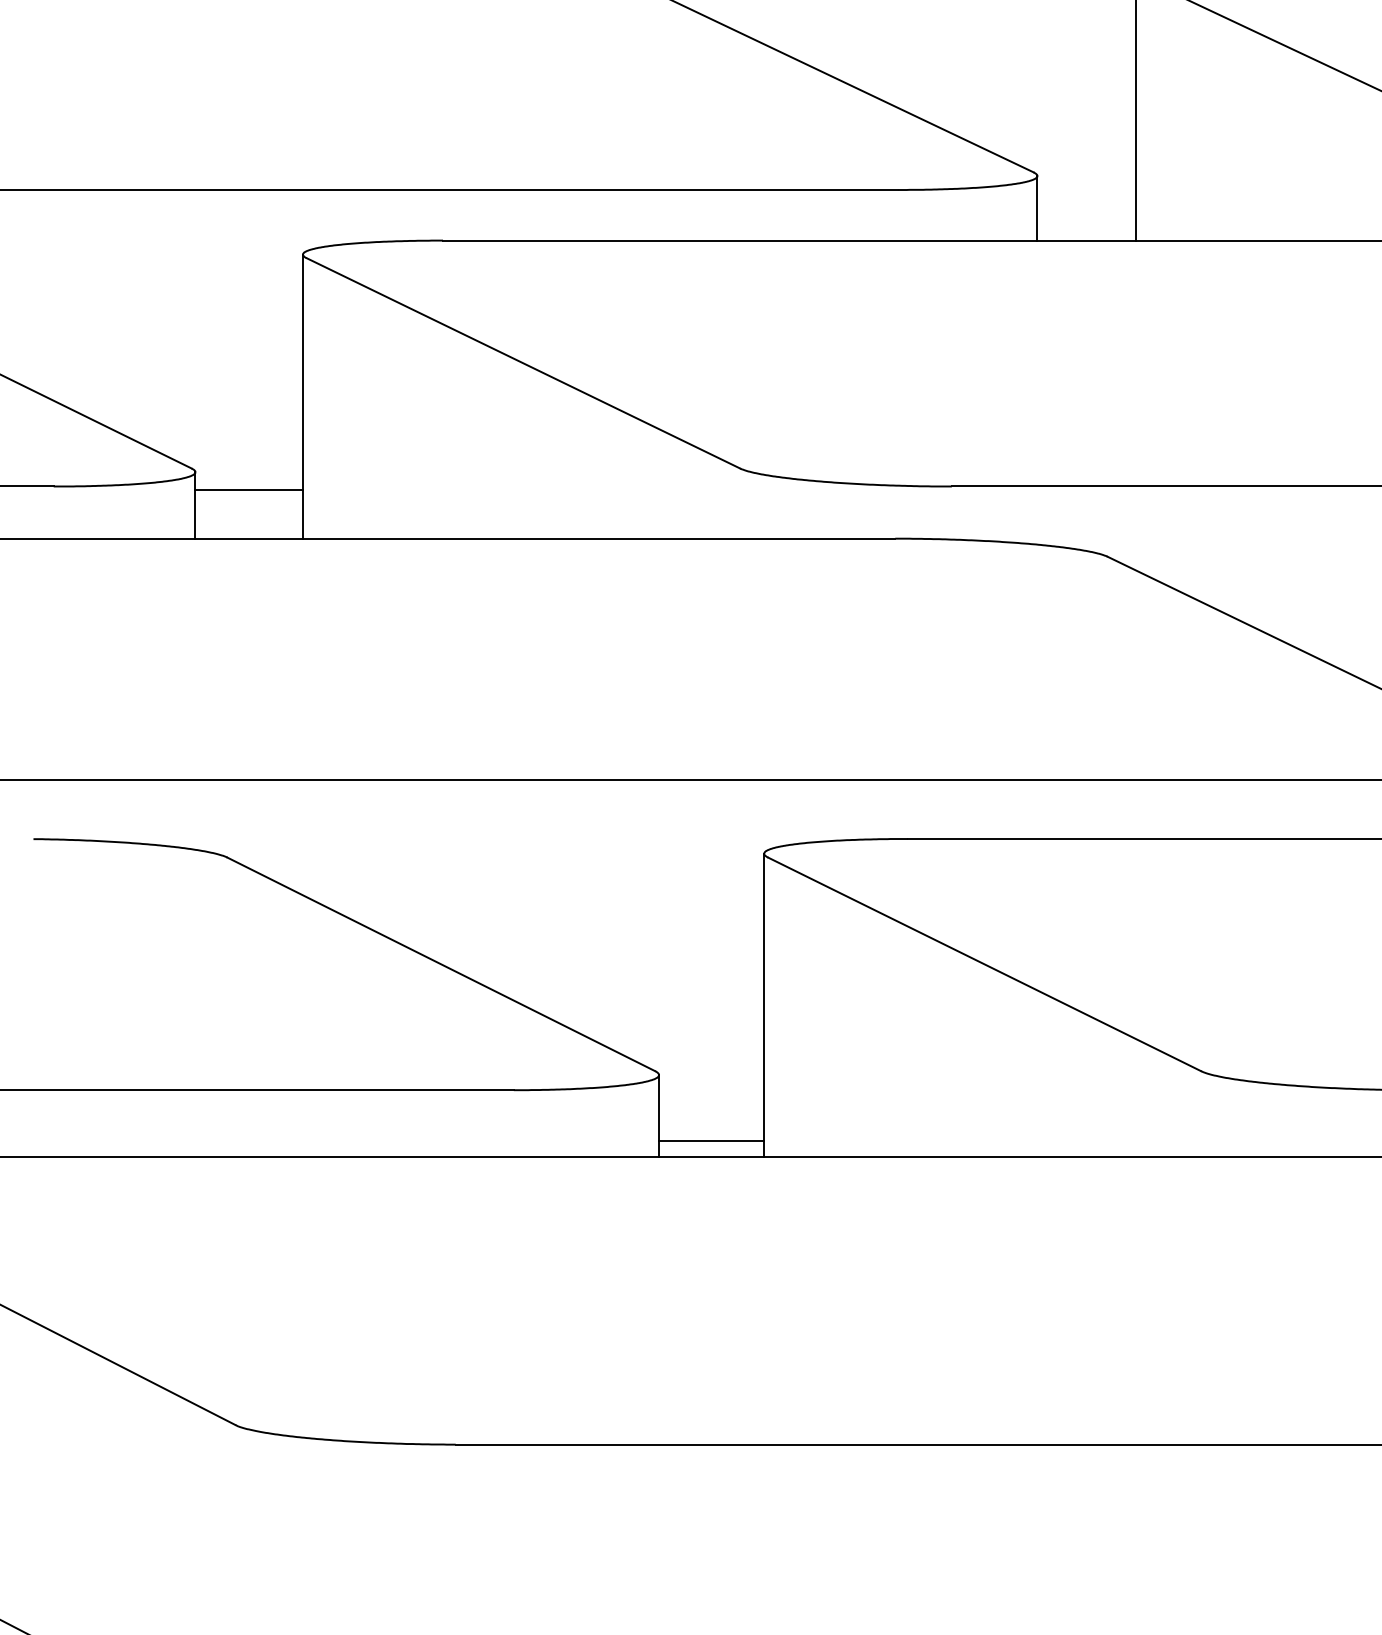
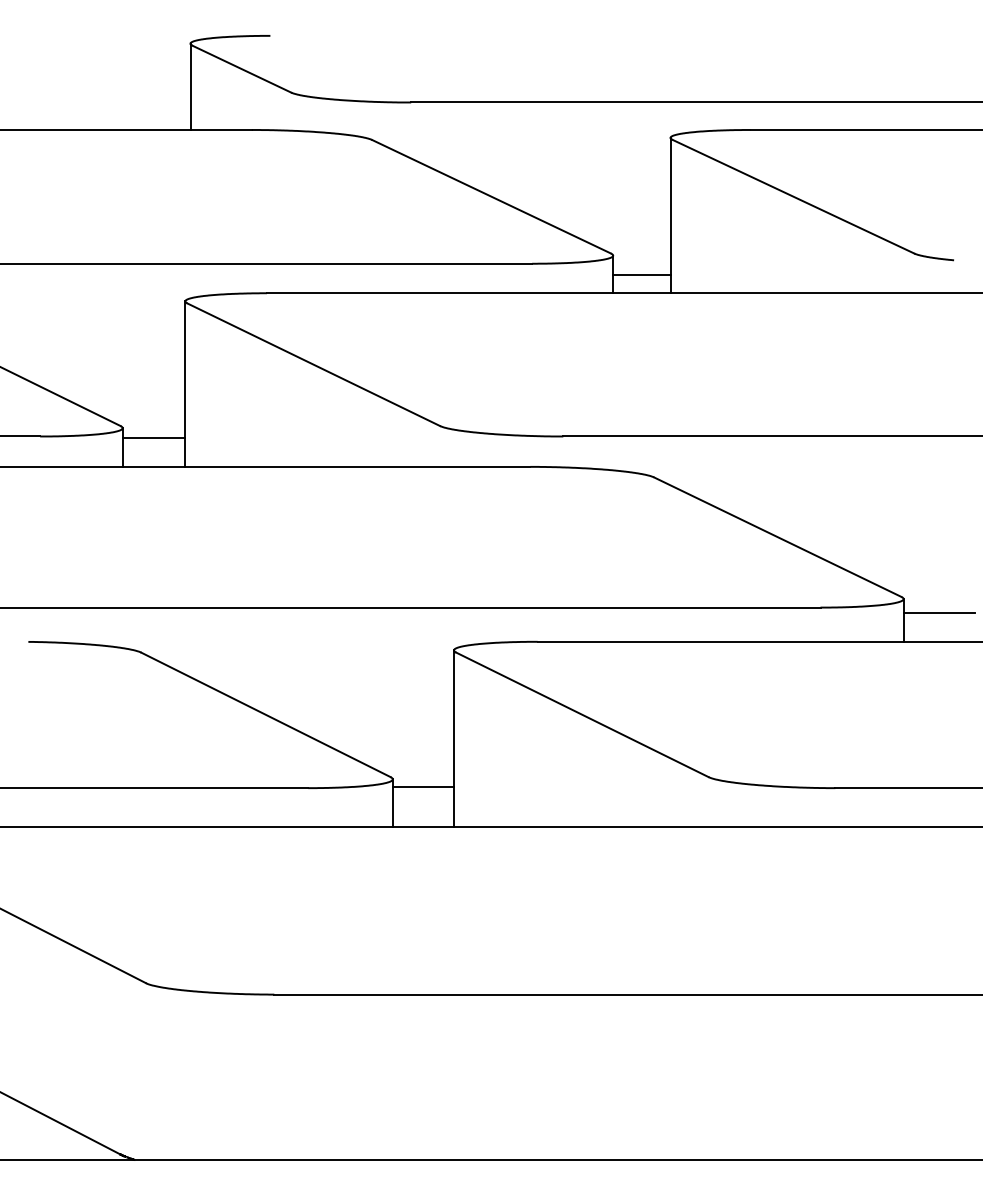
line: (1086, 208) -> (641, 274), added
line: (711, 1140) -> (423, 786), moved

